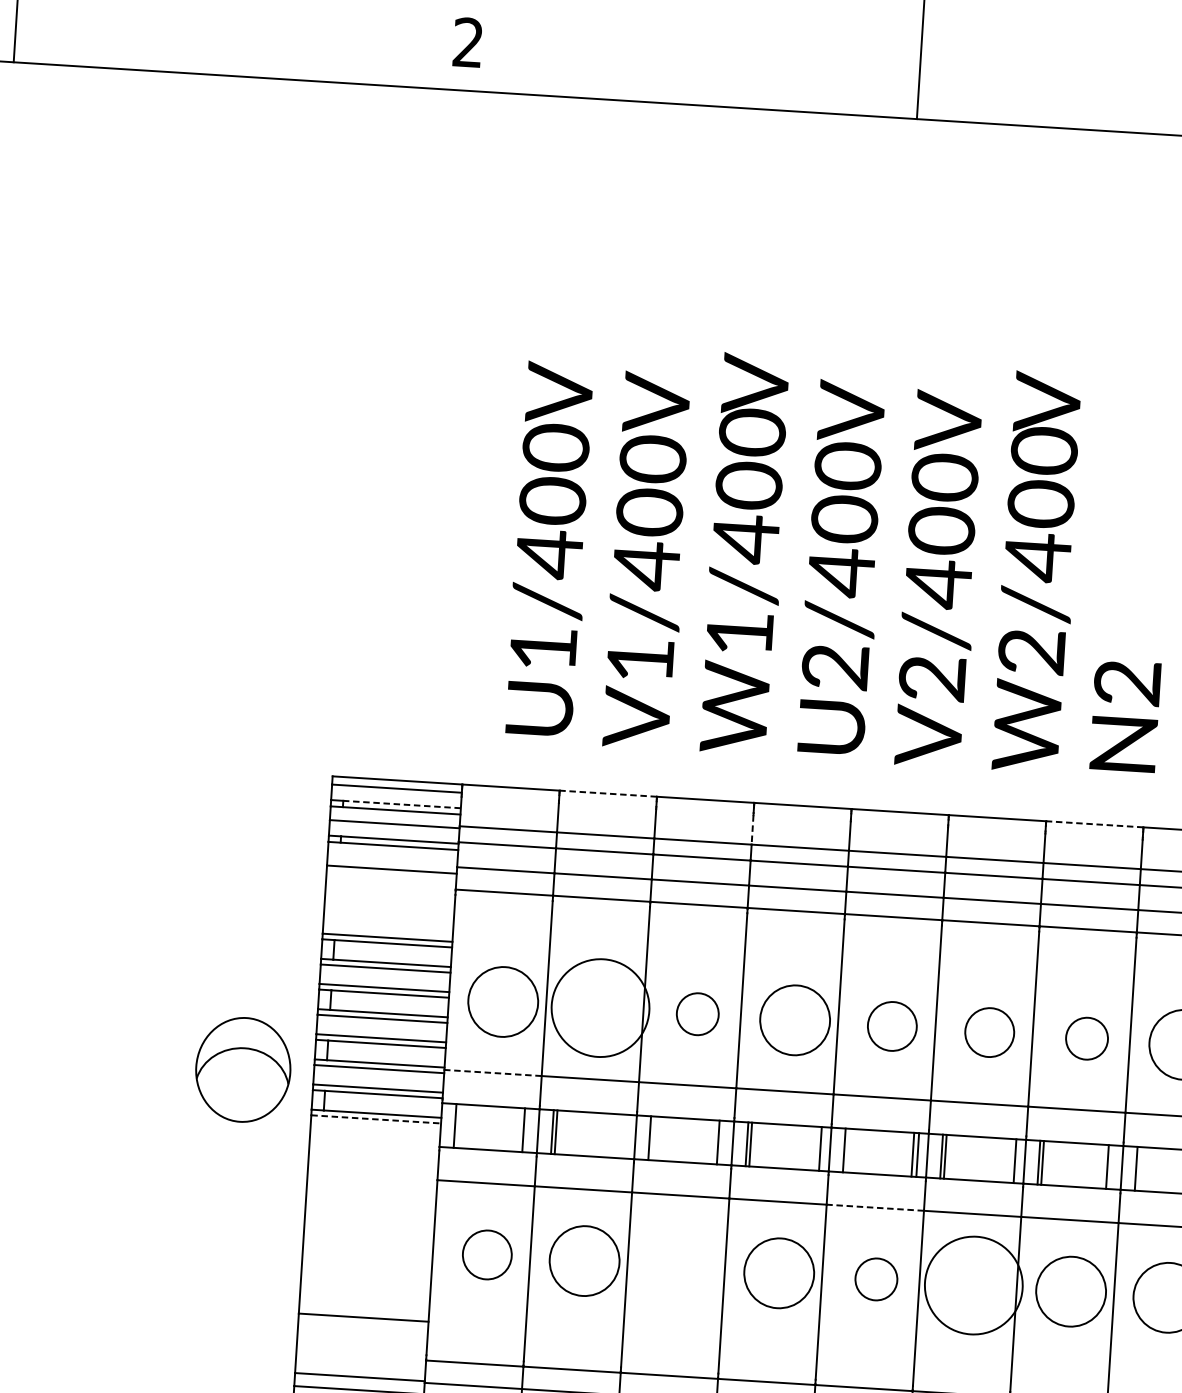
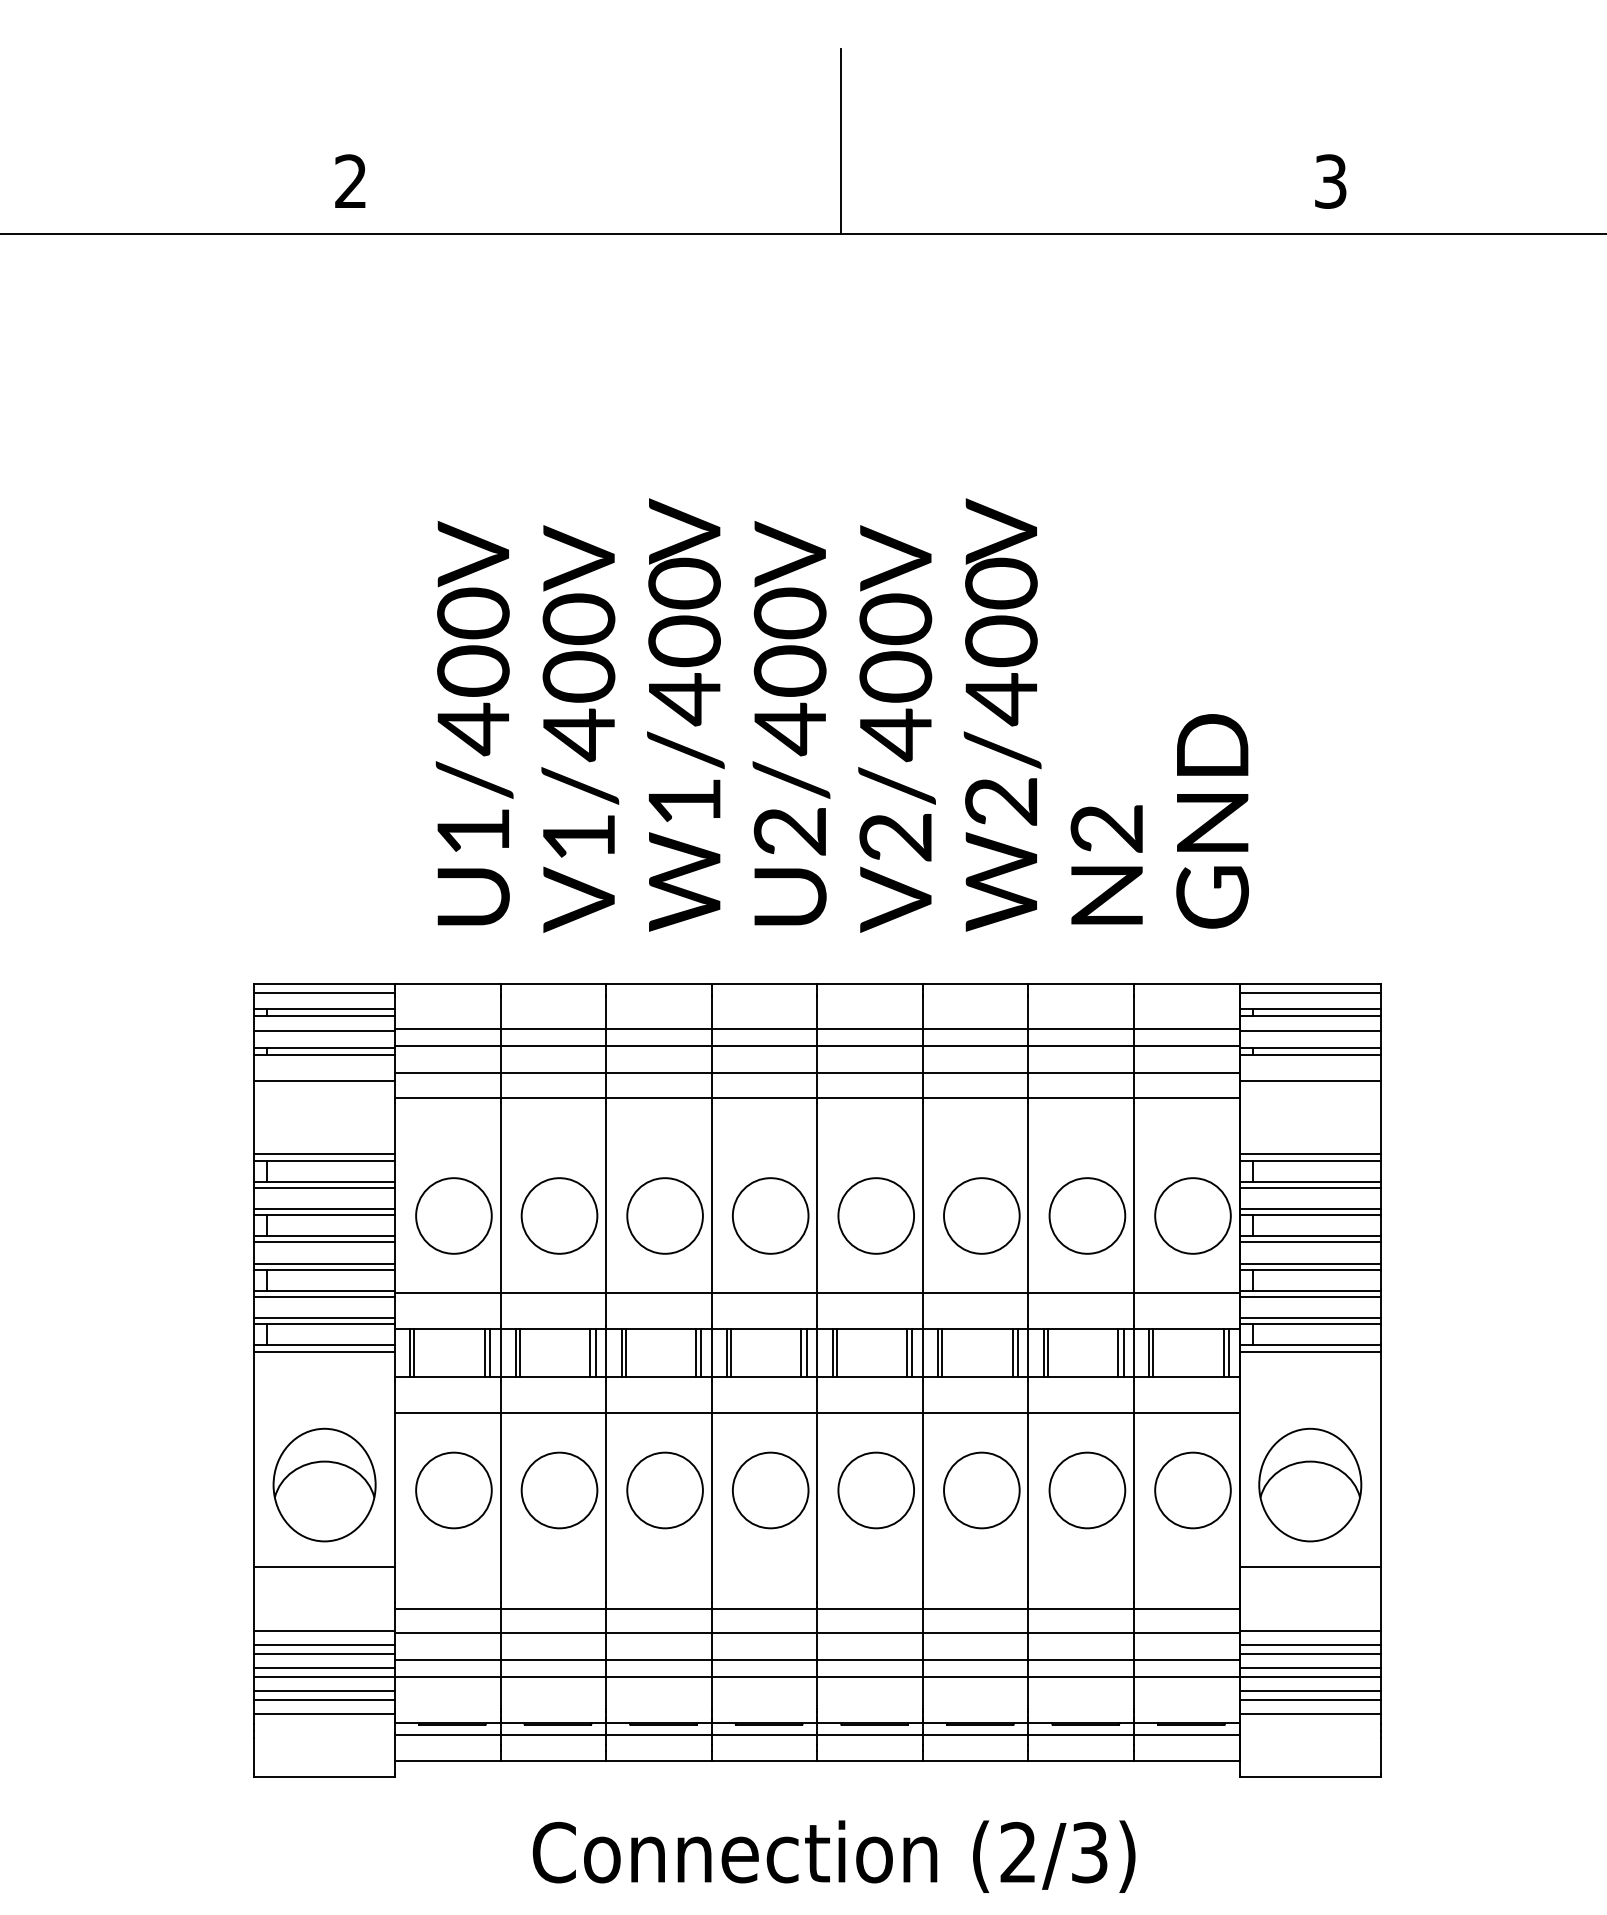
line: (608, 793) -> (553, 983), dashed -> solid
line: (402, 804) -> (331, 1009), dashed -> solid
line: (1095, 824) -> (1081, 983), dashed -> solid
line: (752, 830) -> (711, 1013), dashed -> solid
circle: (600, 1007) -> (559, 1215), size x0.71
circle: (697, 1013) -> (664, 1215), size x1.67
circle: (891, 1025) -> (875, 1215), size x1.43
circle: (989, 1032) -> (981, 1215), size x1.43
circle: (1087, 1038) -> (1087, 1215), size x1.67
part: (243, 1069) -> (324, 1484), moved
line: (492, 1073) -> (447, 1293), dashed -> solid
line: (377, 1119) -> (325, 1351), dashed -> solid
line: (458, 1126) -> (414, 1353), added
line: (528, 1130) -> (490, 1353), added
line: (621, 1136) -> (590, 1353), added
line: (625, 1136) -> (595, 1353), added
line: (653, 1138) -> (625, 1353), added
line: (723, 1143) -> (701, 1353), added
line: (815, 1148) -> (801, 1353), added
line: (847, 1150) -> (836, 1353), added
line: (1010, 1161) -> (1012, 1353), added
line: (1112, 1167) -> (1123, 1353), added
line: (1139, 1169) -> (1153, 1353), added
line: (875, 1208) -> (870, 1413), dashed -> solid
circle: (486, 1254) -> (453, 1490), size x1.43
circle: (681, 1267) -> (664, 1490), added
circle: (875, 1279) -> (875, 1490), size x1.67
circle: (973, 1285) -> (981, 1490), size x0.71

